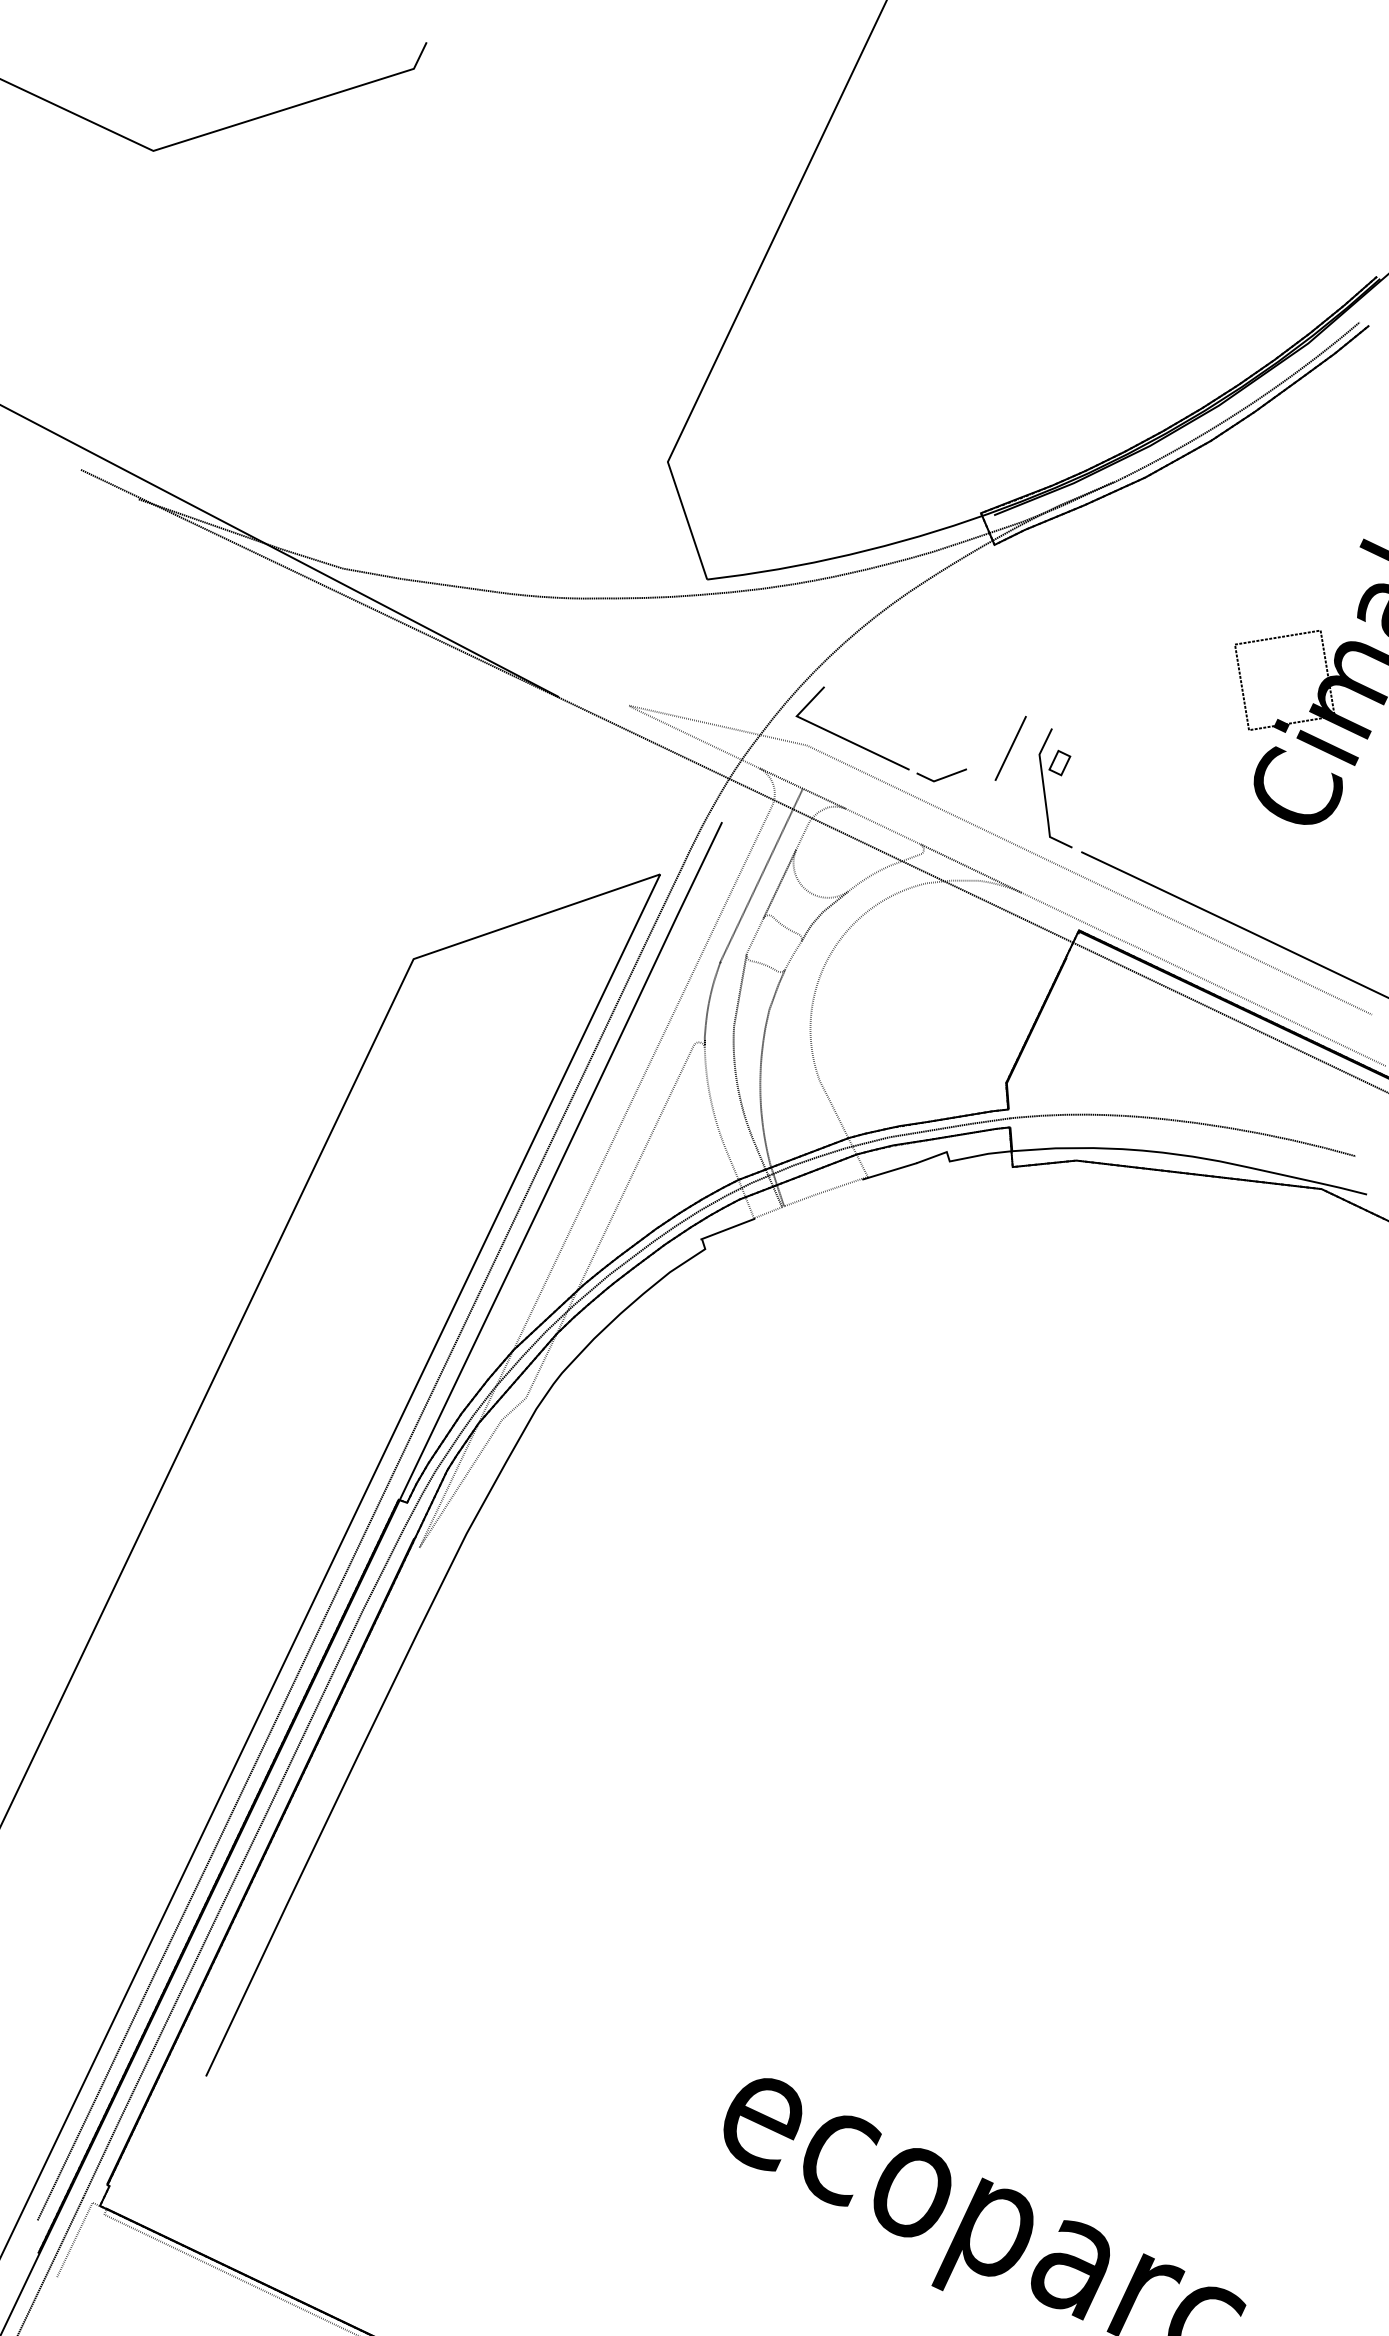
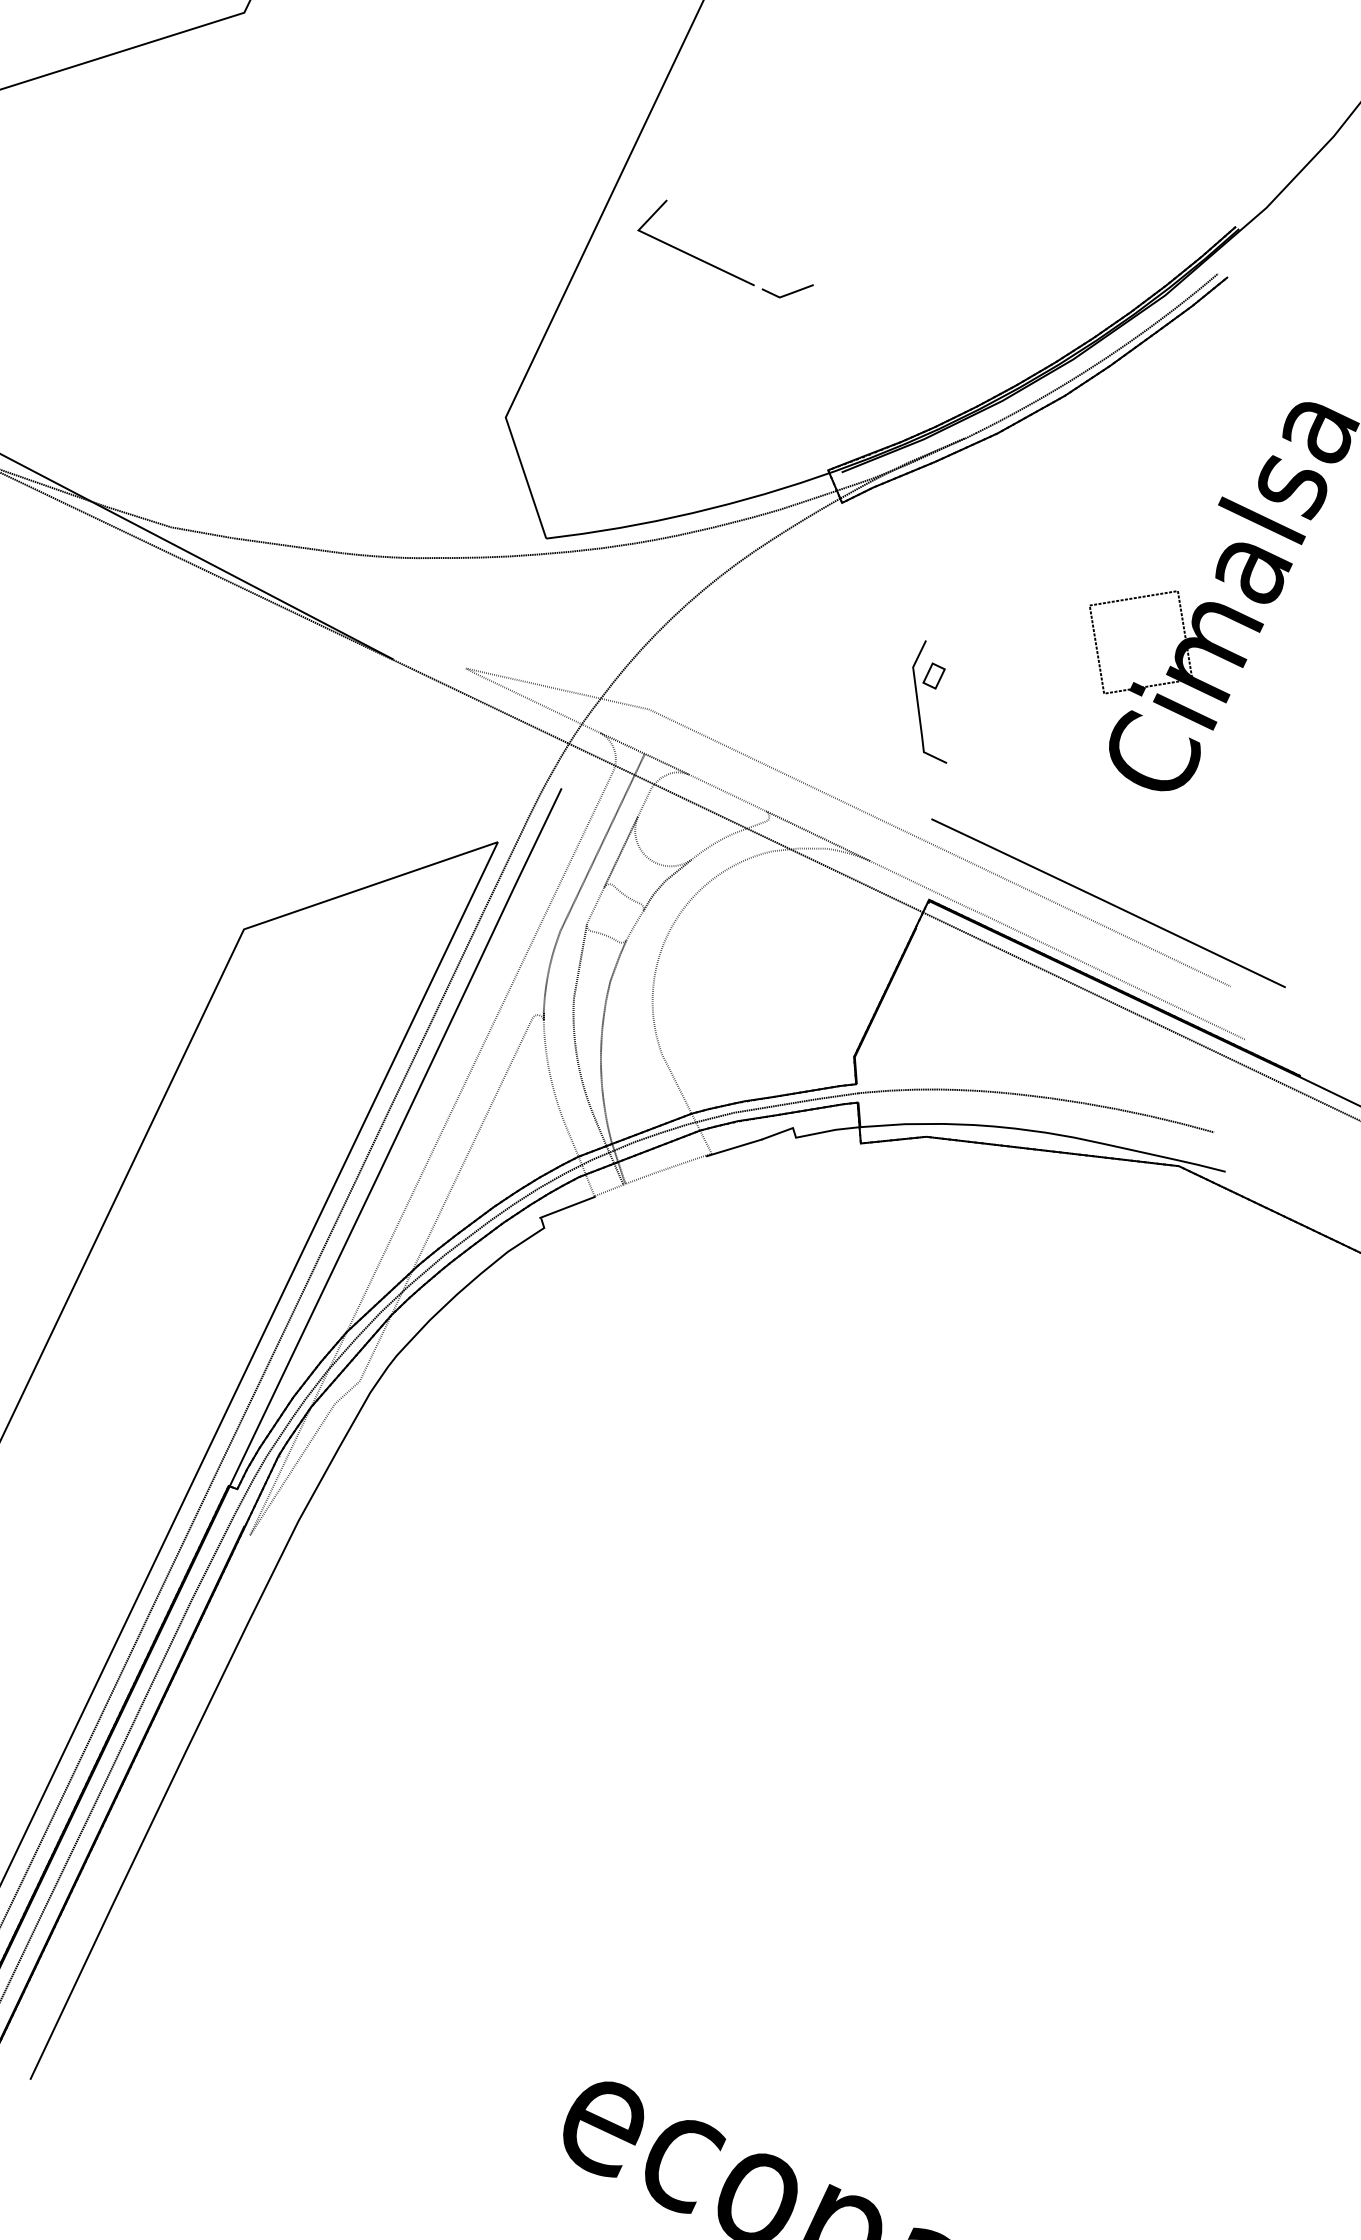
line: (1010, 747) -> (858, 711), removed
part: (871, 750) -> (715, 265), moved
part: (1045, 790) -> (919, 704), moved

